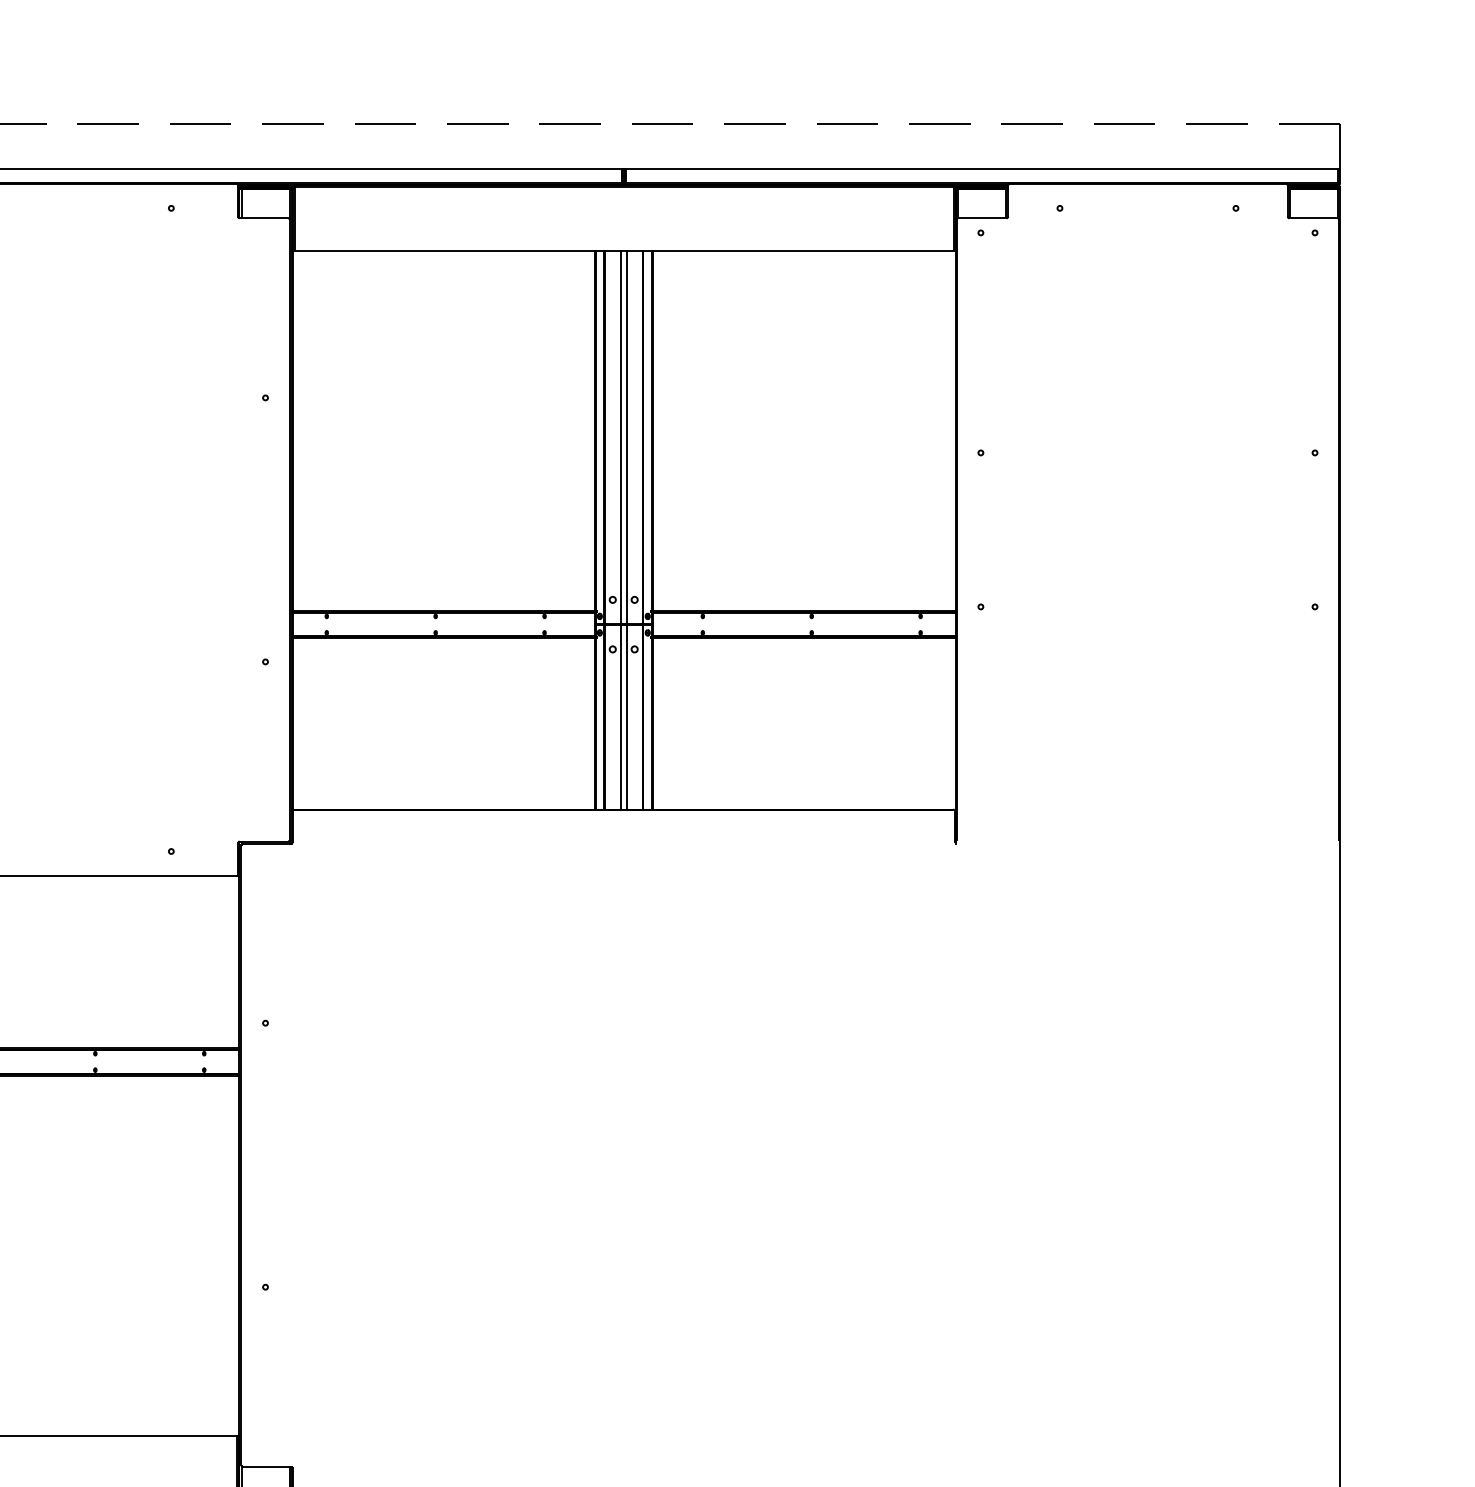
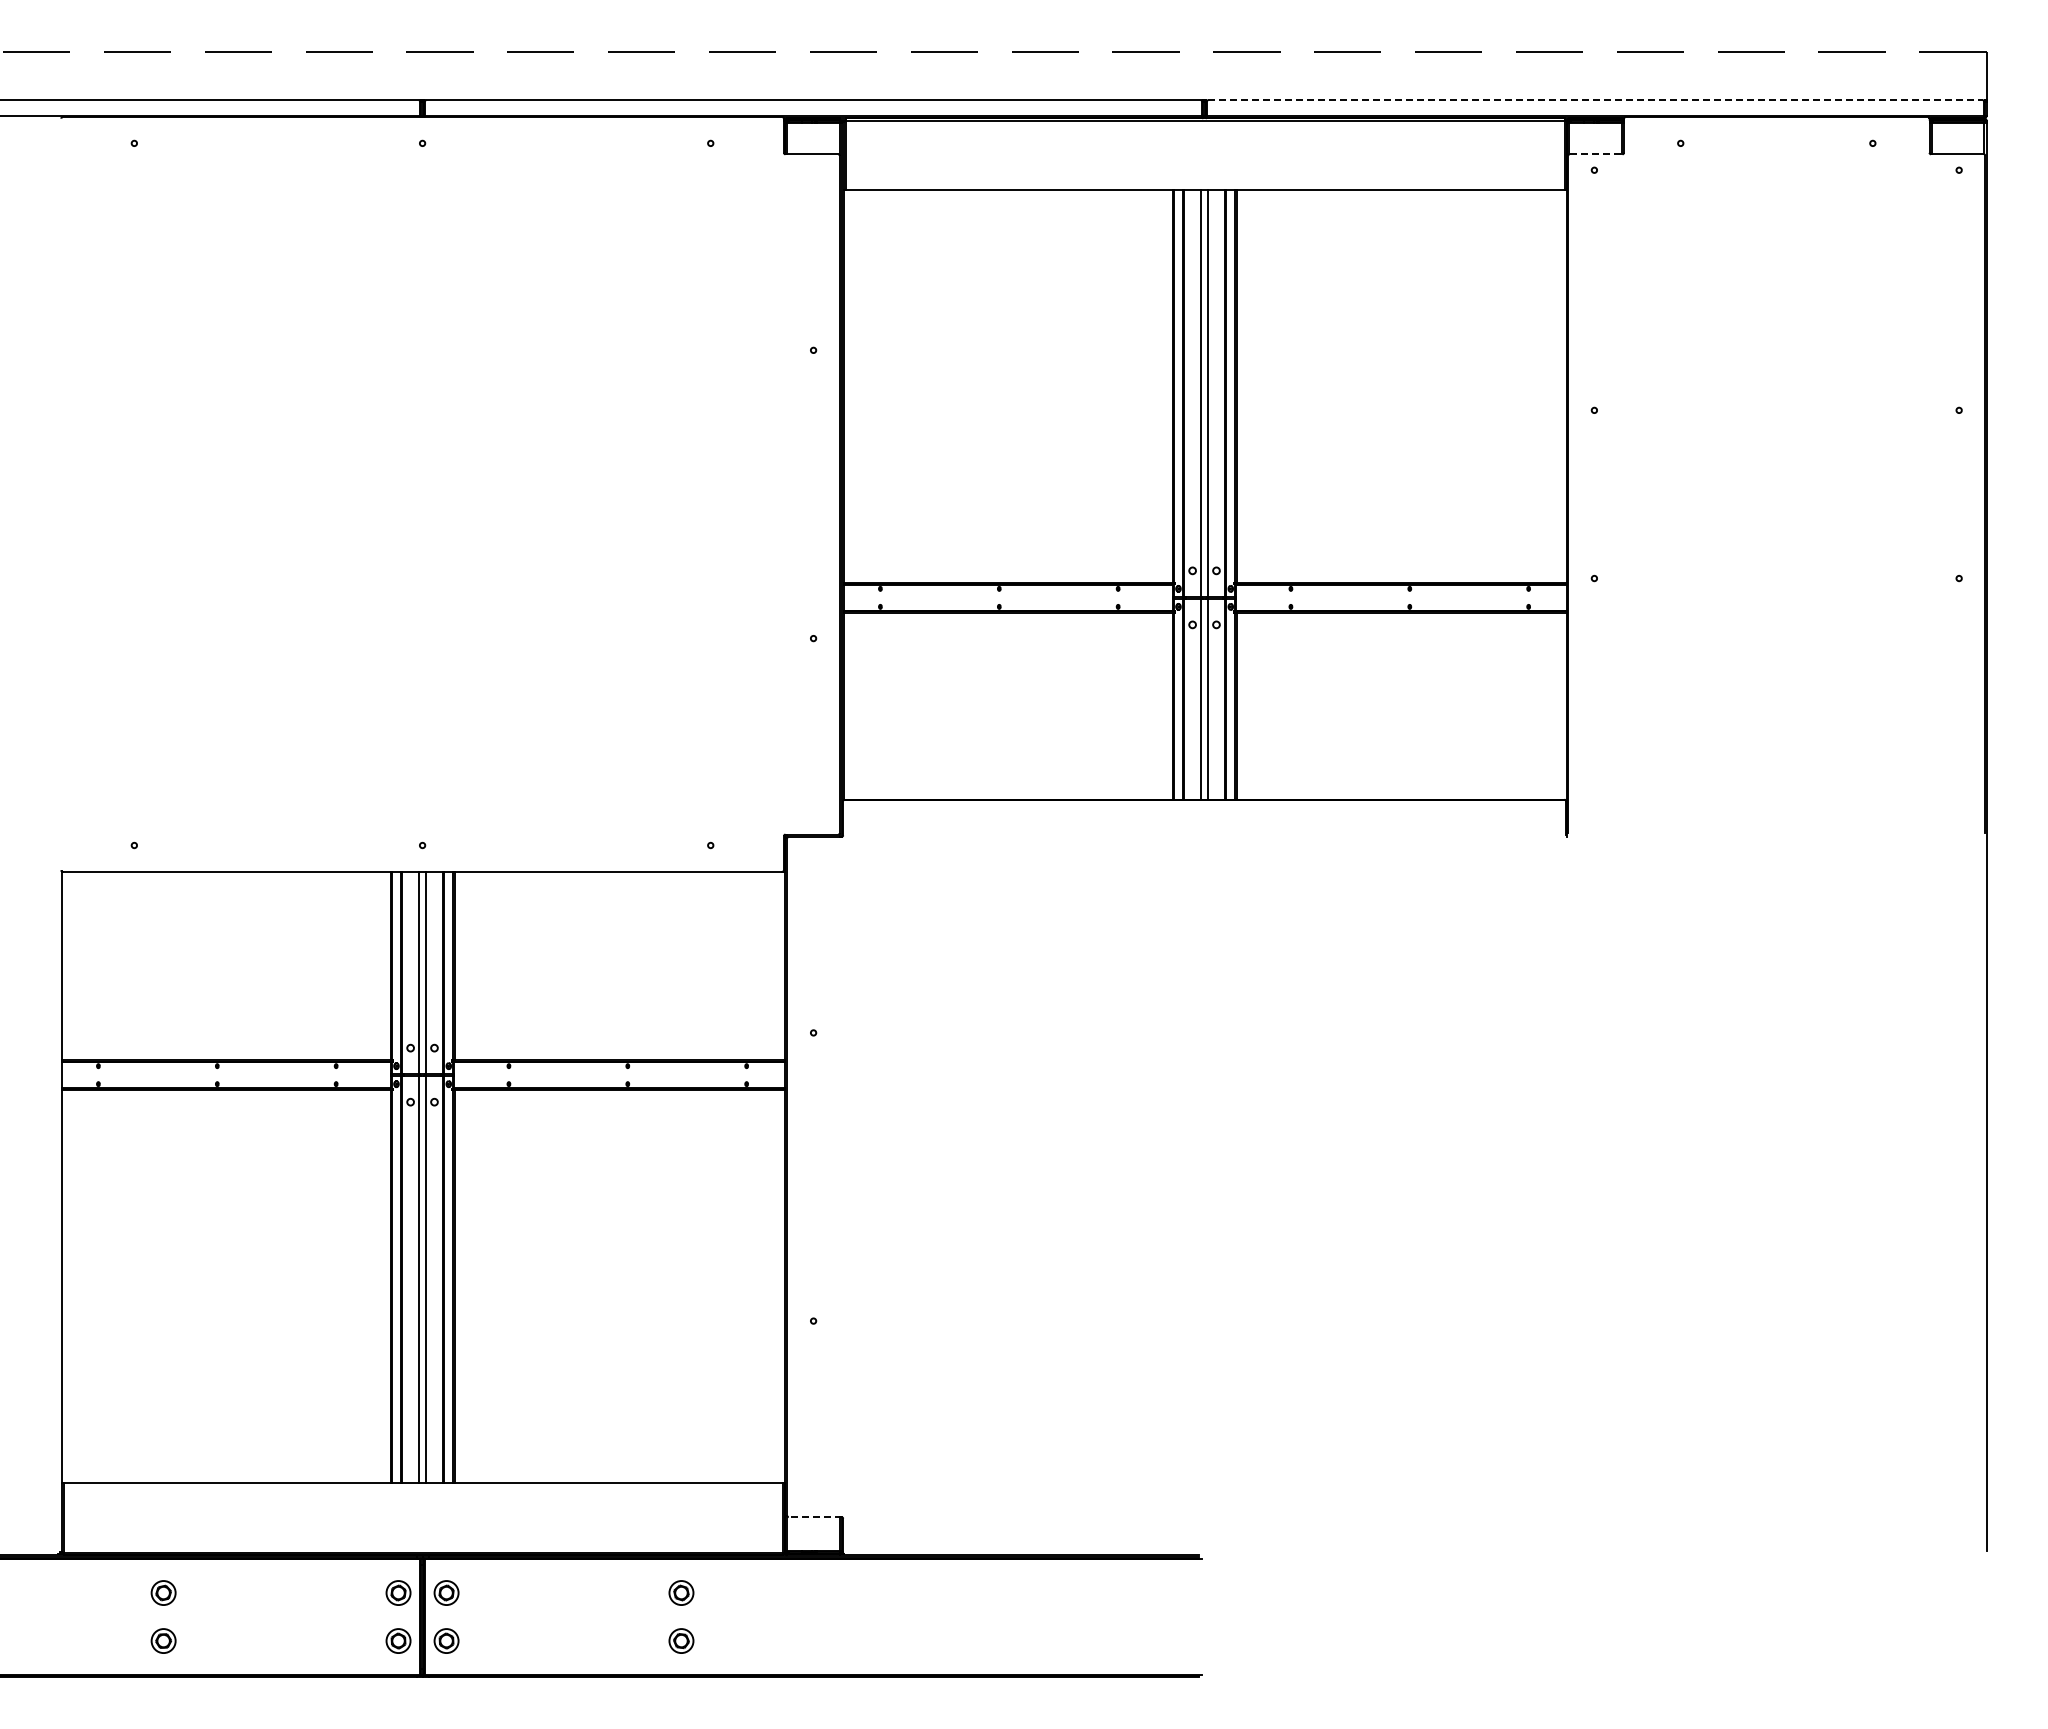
line: (982, 169) -> (1596, 100), solid -> dashed
line: (982, 218) -> (1596, 154), solid -> dashed
line: (266, 1467) -> (814, 1517), solid -> dashed

